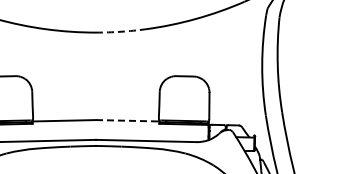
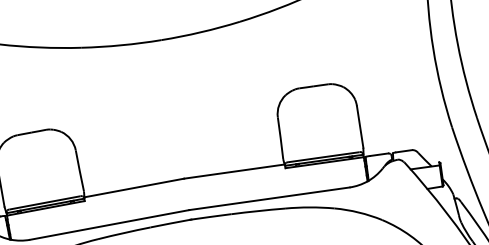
arc: (121, 31) -> (201, 31), dashed -> solid
line: (127, 120) -> (234, 171), dashed -> solid

